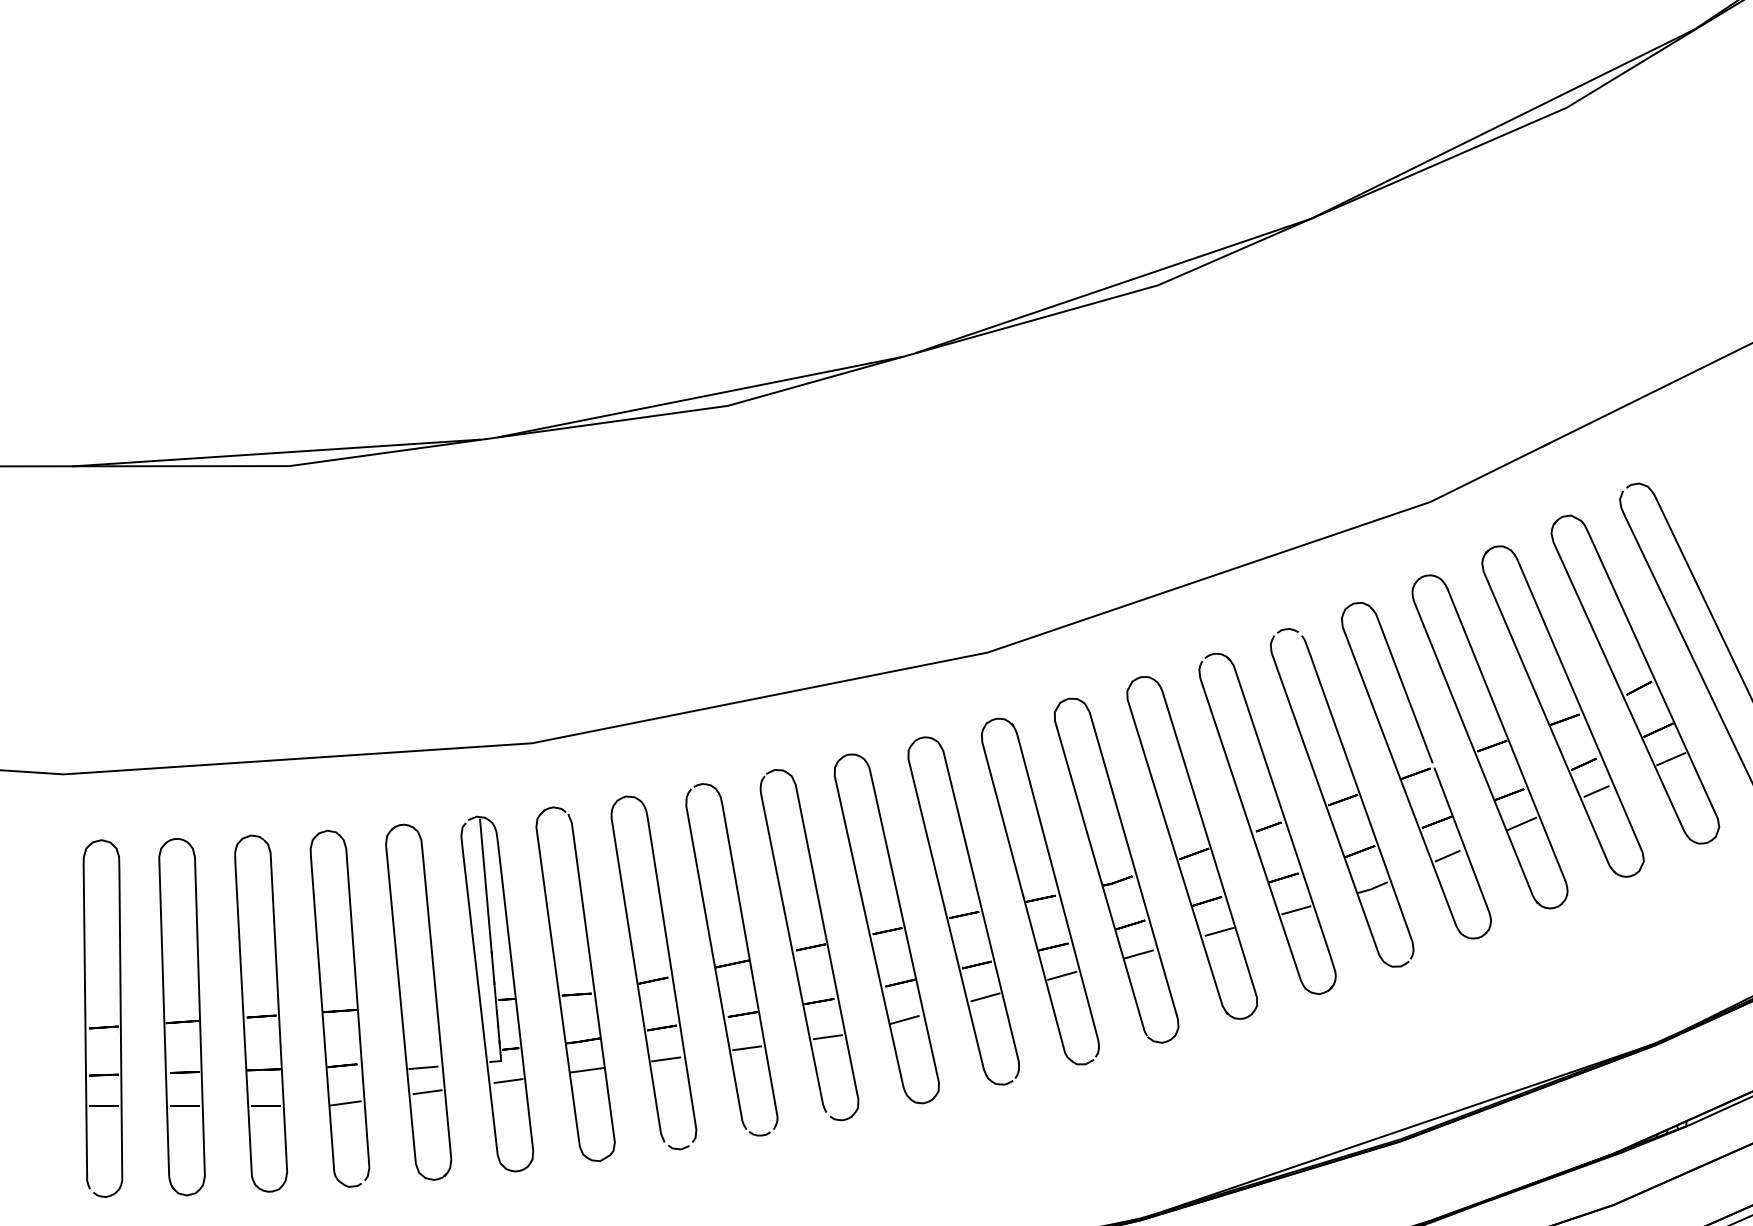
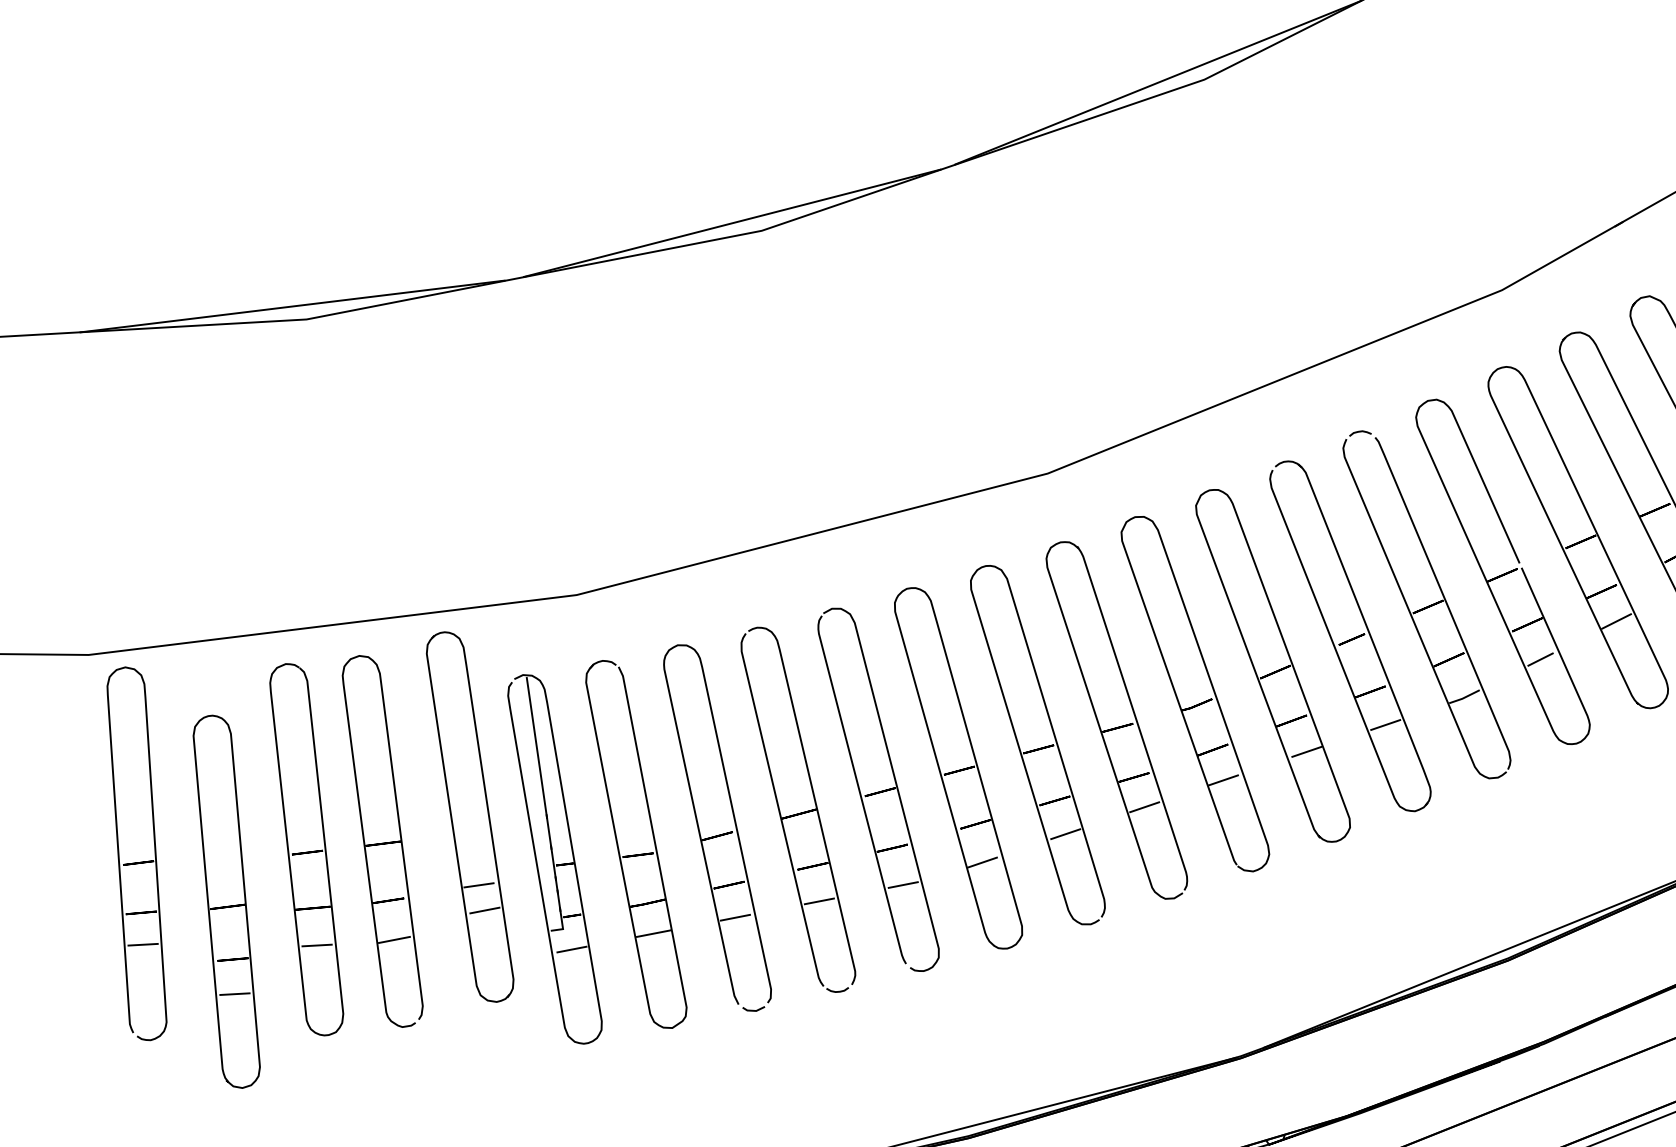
part: (418, 1001) -> (469, 816), moved
part: (339, 1008) -> (382, 841), moved
part: (261, 1013) -> (307, 849), moved
part: (102, 1026) -> (136, 862), moved

